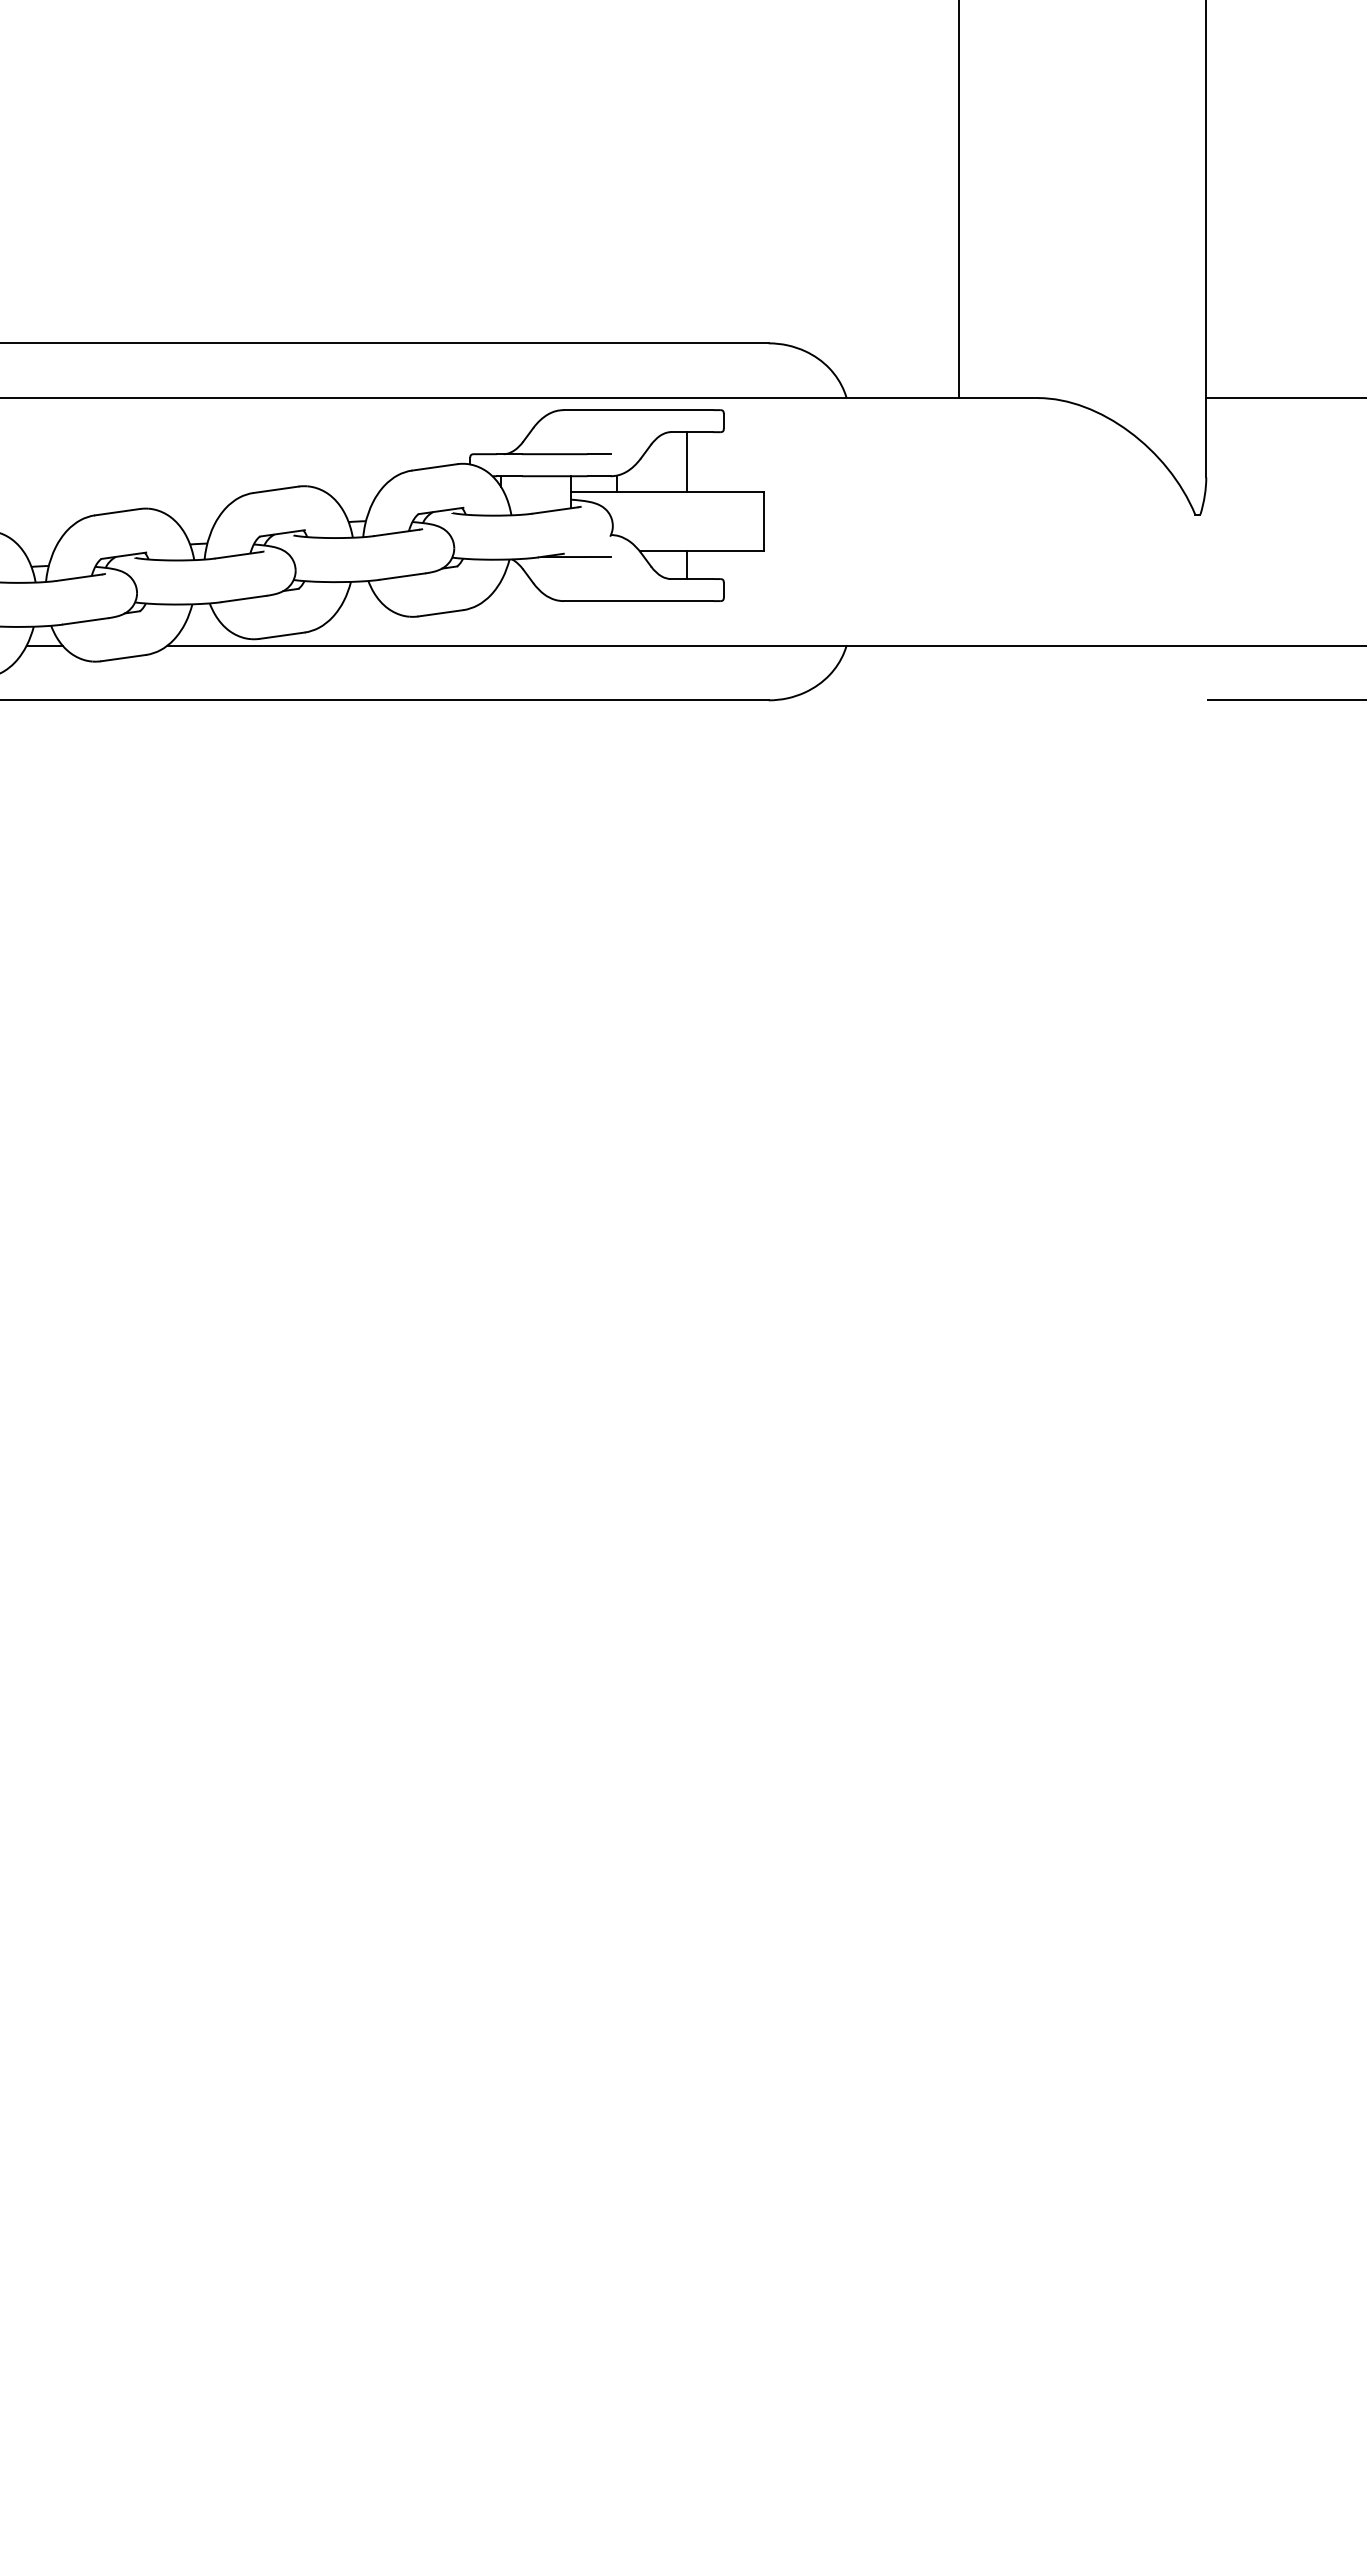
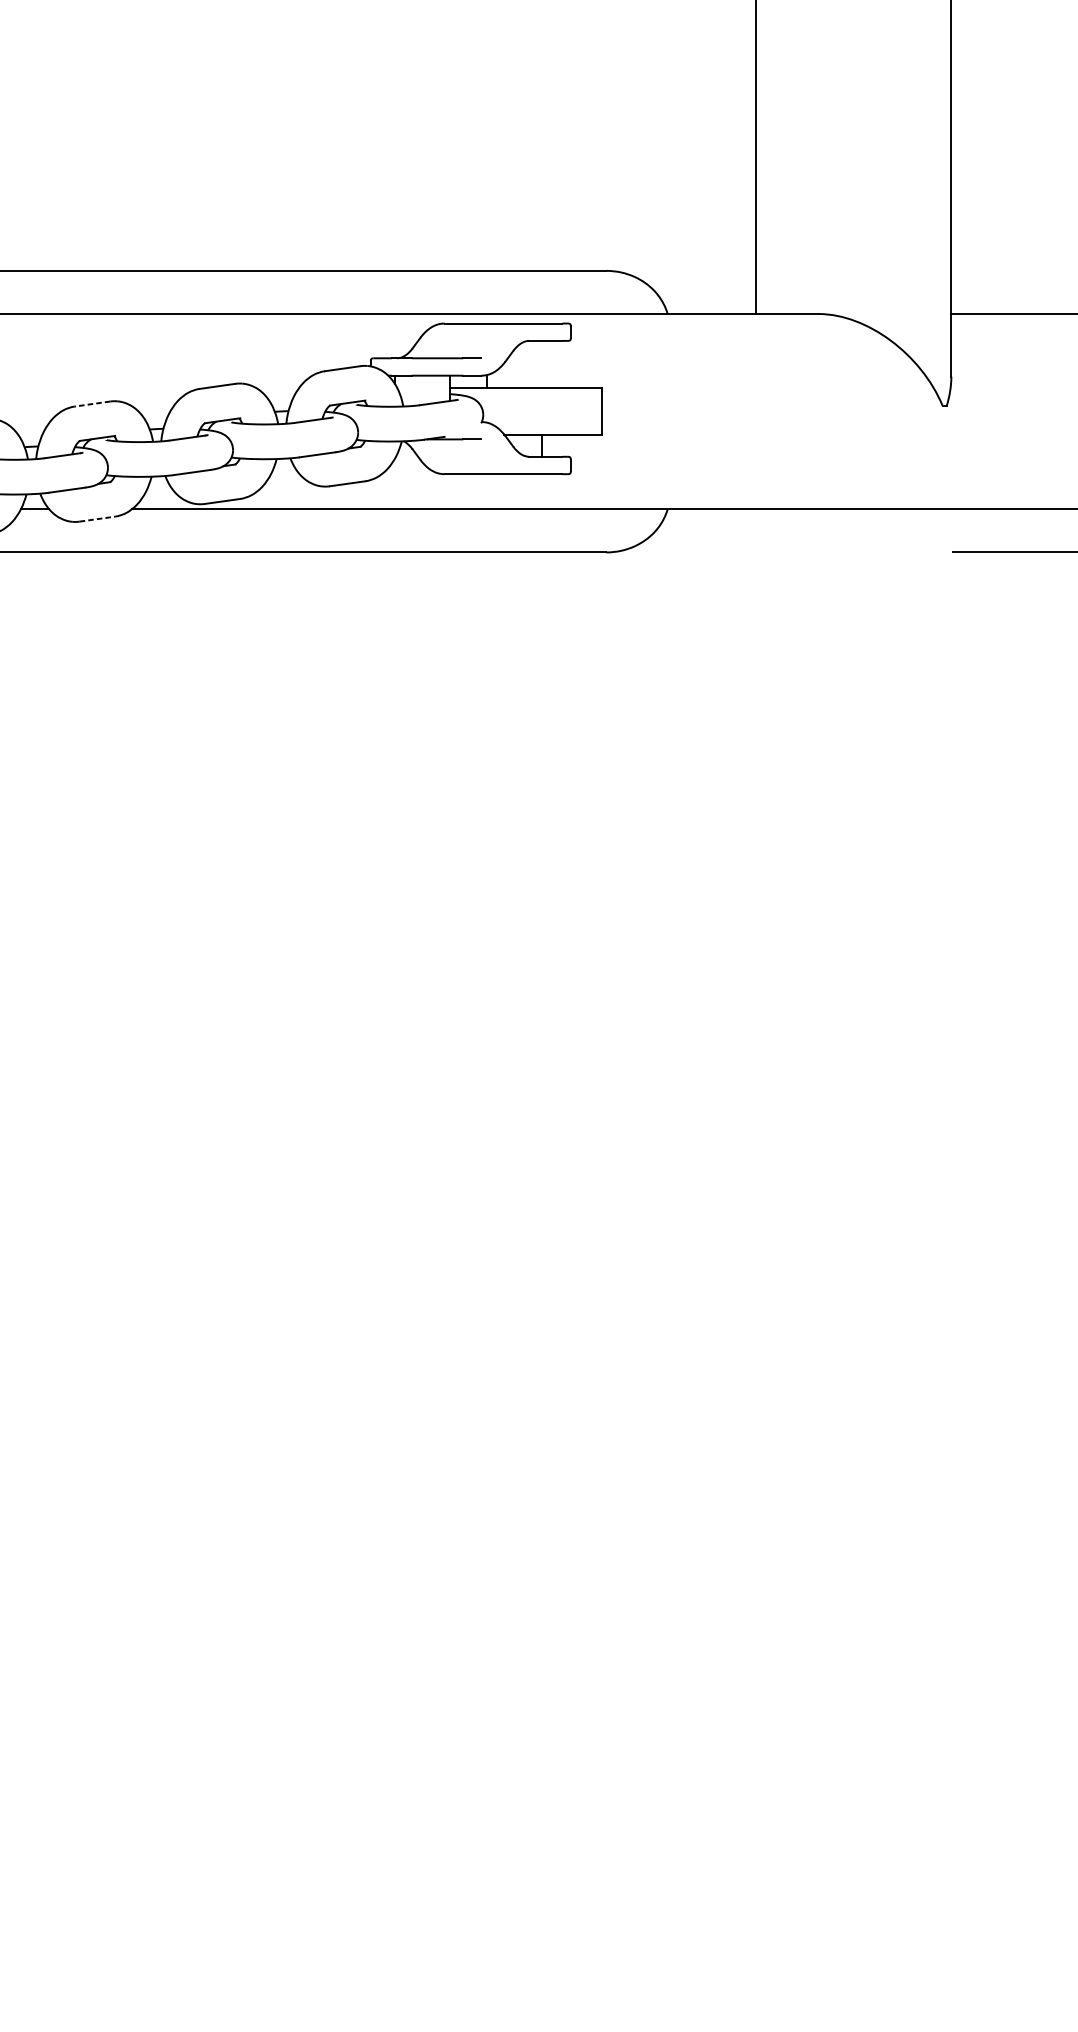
line: (687, 462) -> (542, 364), removed
line: (117, 512) -> (92, 404), solid -> dashed
line: (123, 658) -> (97, 519), solid -> dashed

